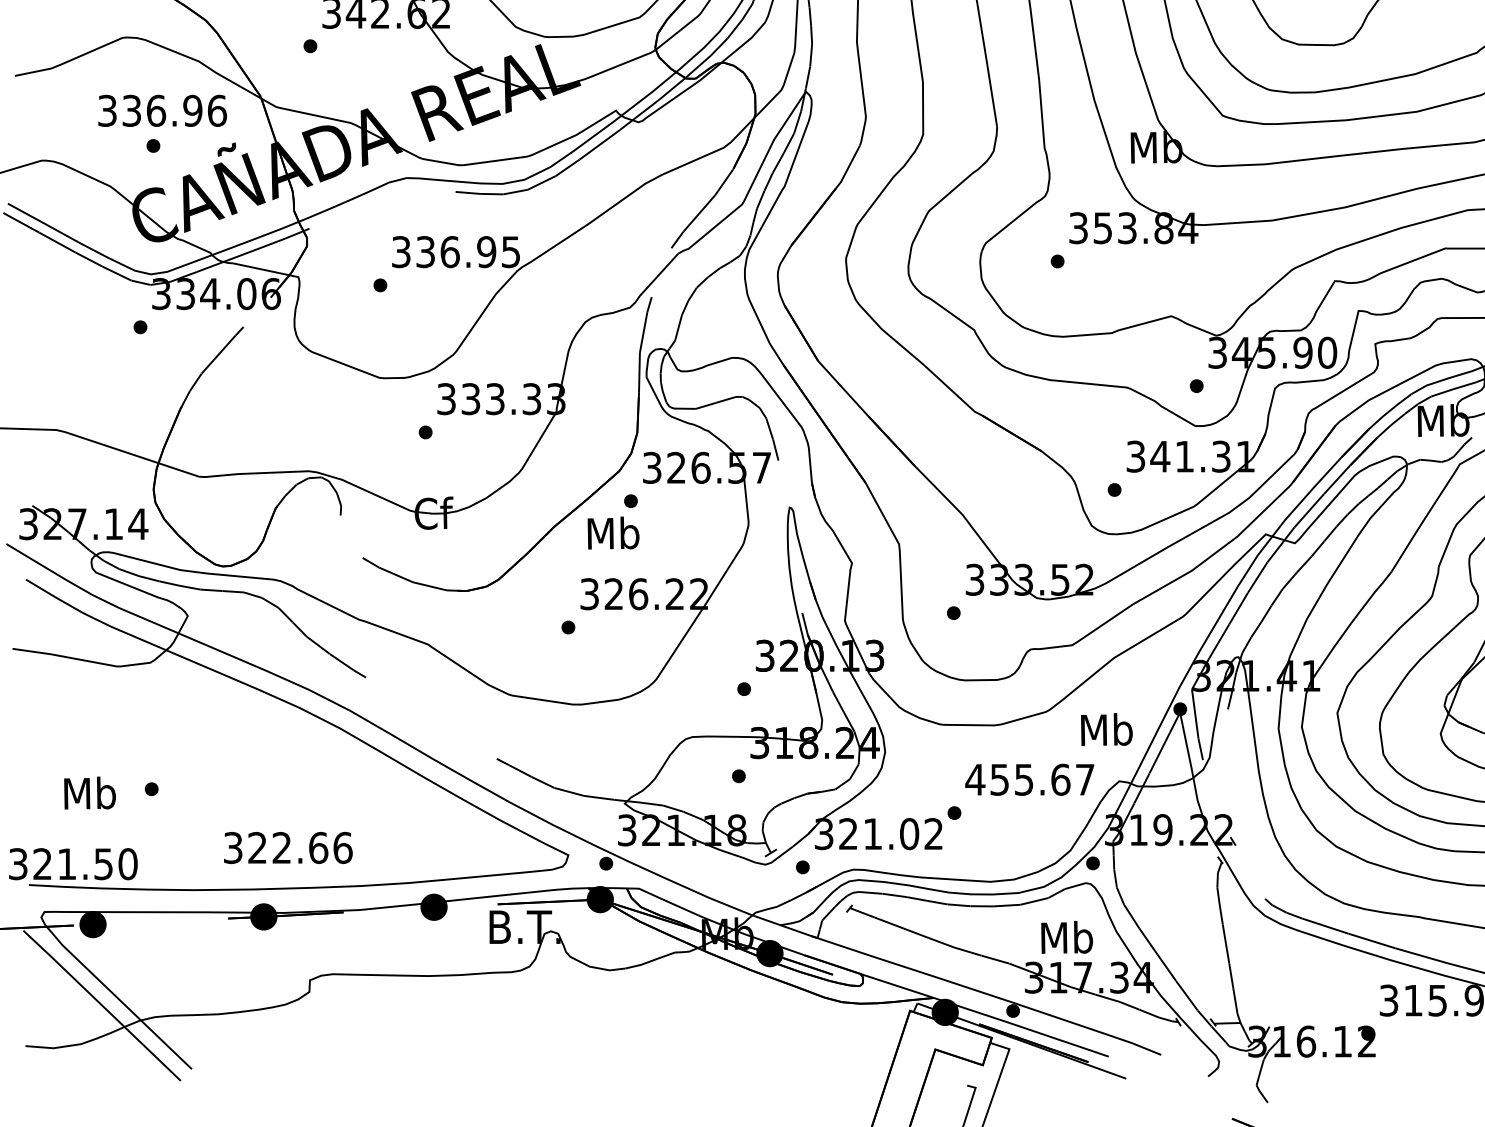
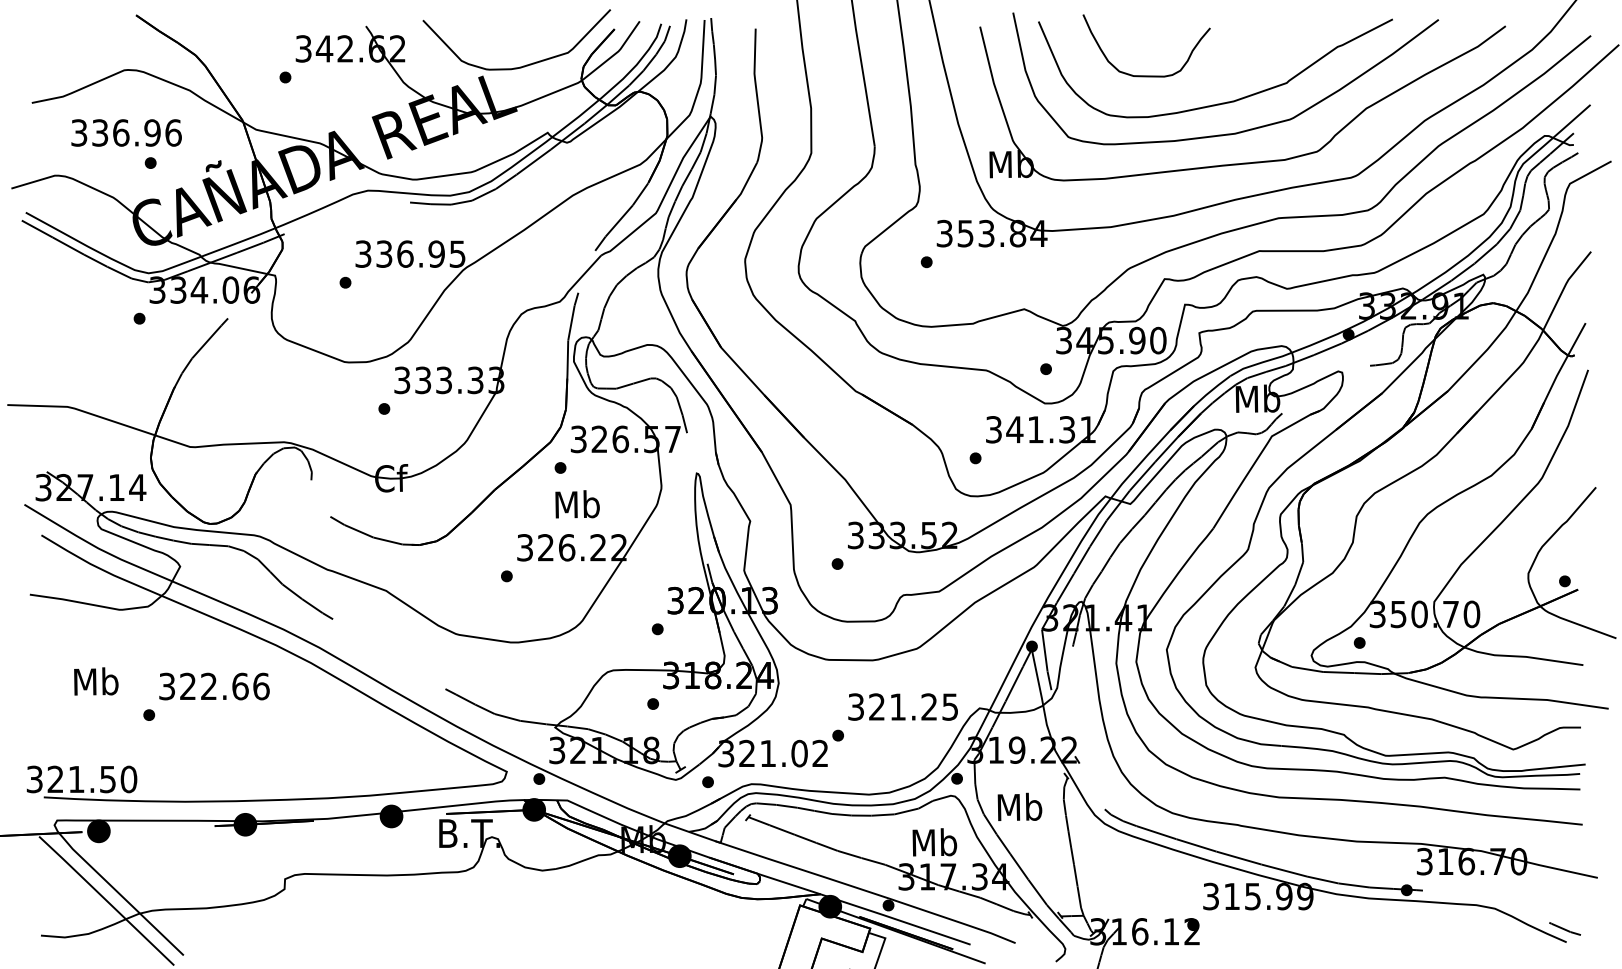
text: (162, 110) -> (126, 132), moved
text: (613, 533) -> (577, 504), moved
text: (1106, 729) -> (1019, 806), moved
text: (1029, 779) -> (902, 706), 455.67 -> 321.25
text: (90, 793) -> (96, 681), moved
text: (288, 847) -> (214, 686), moved

